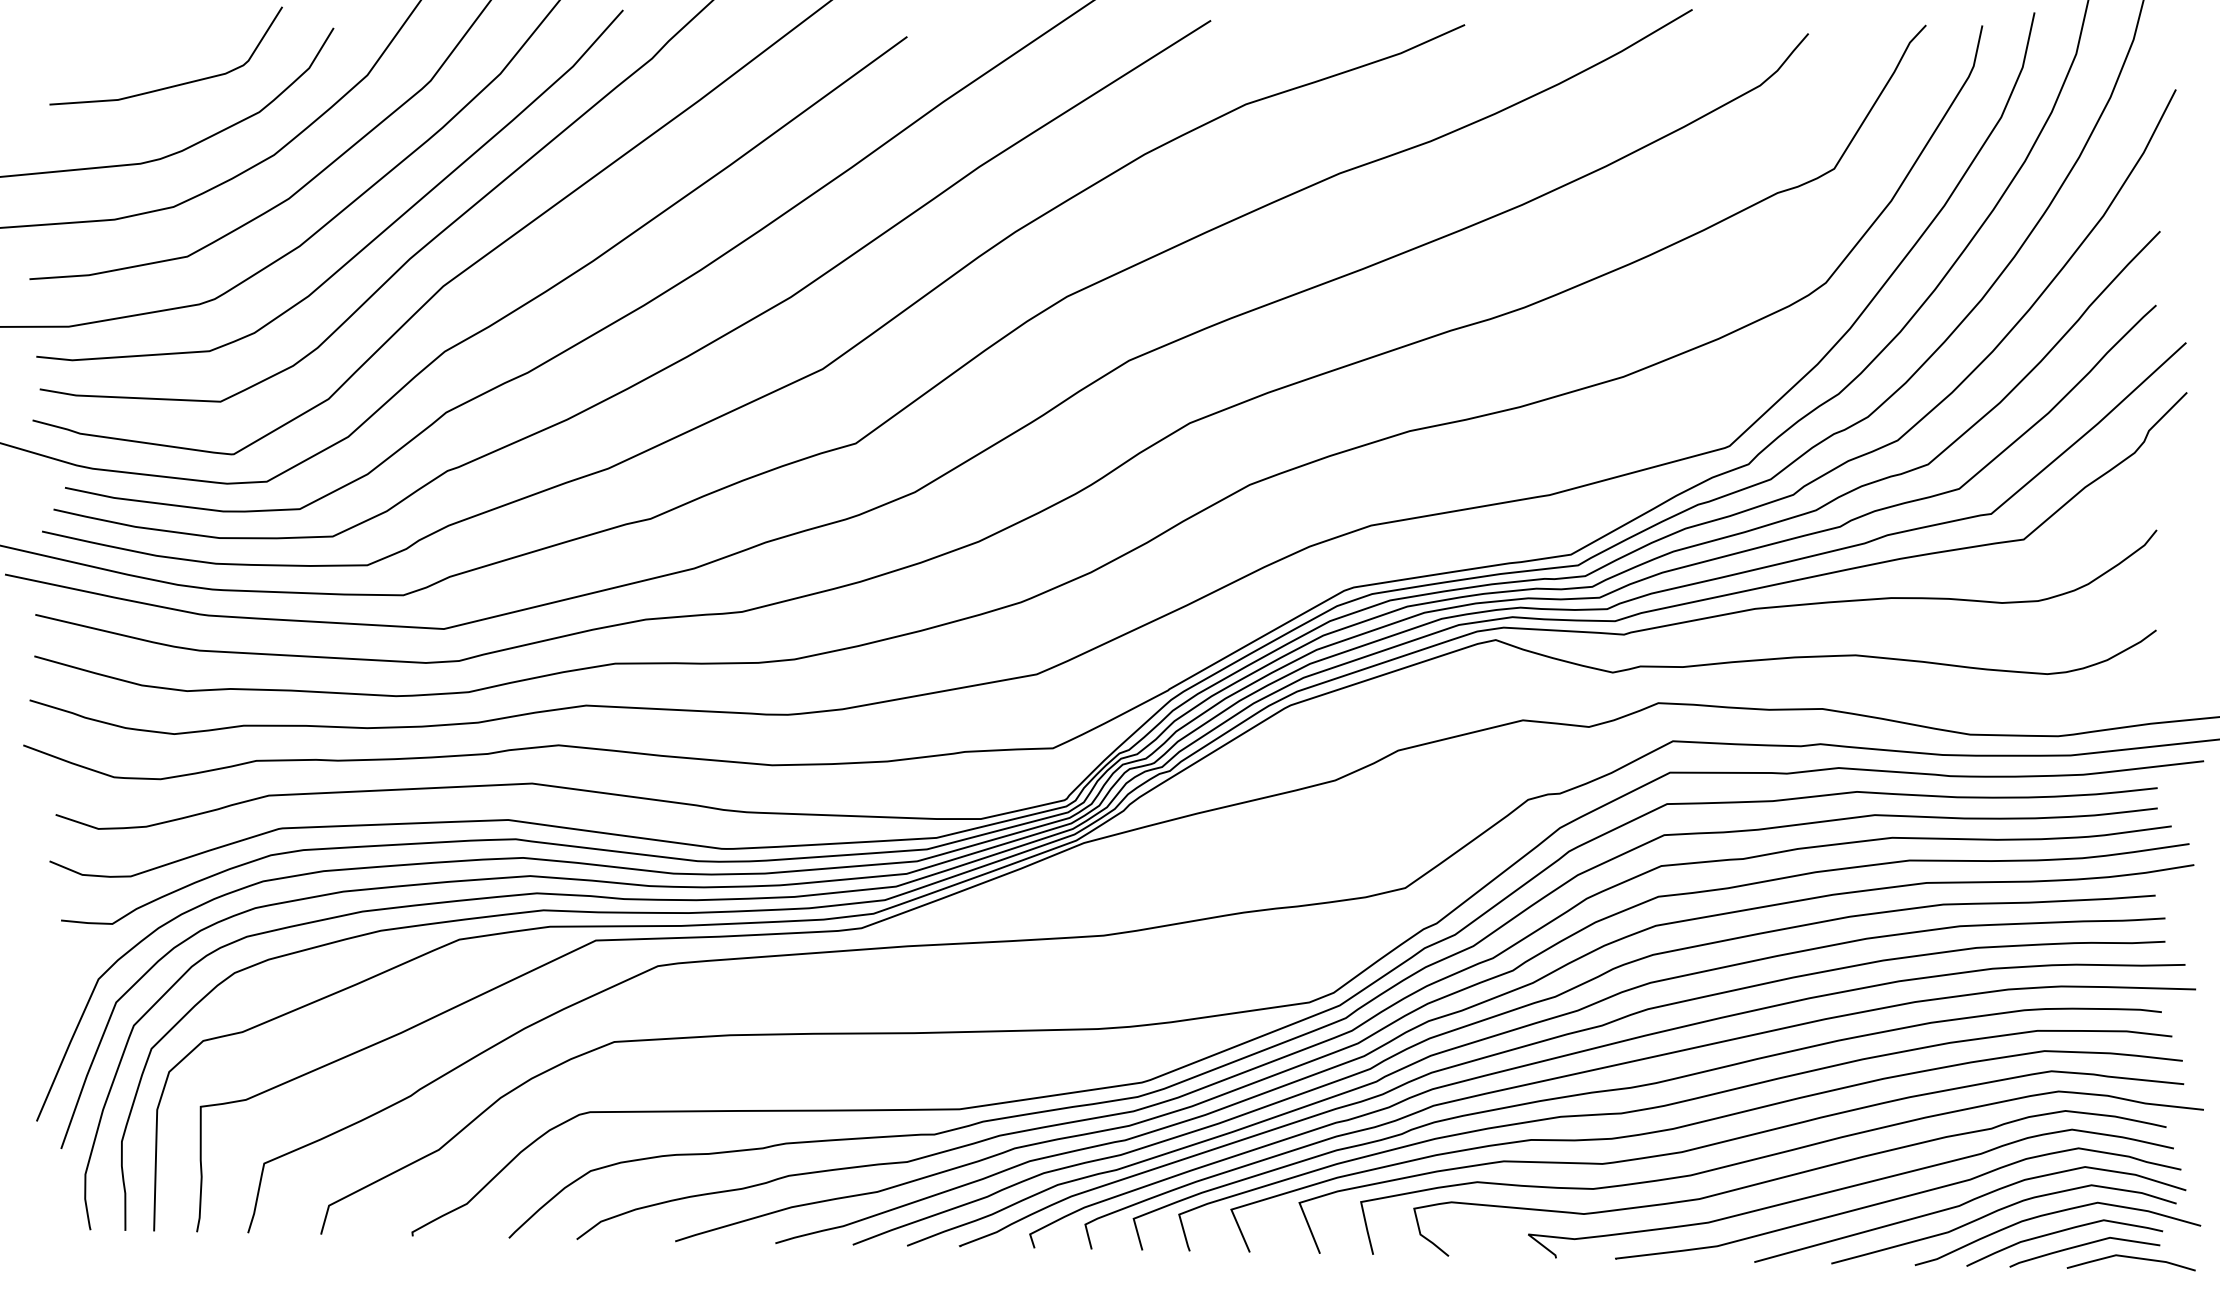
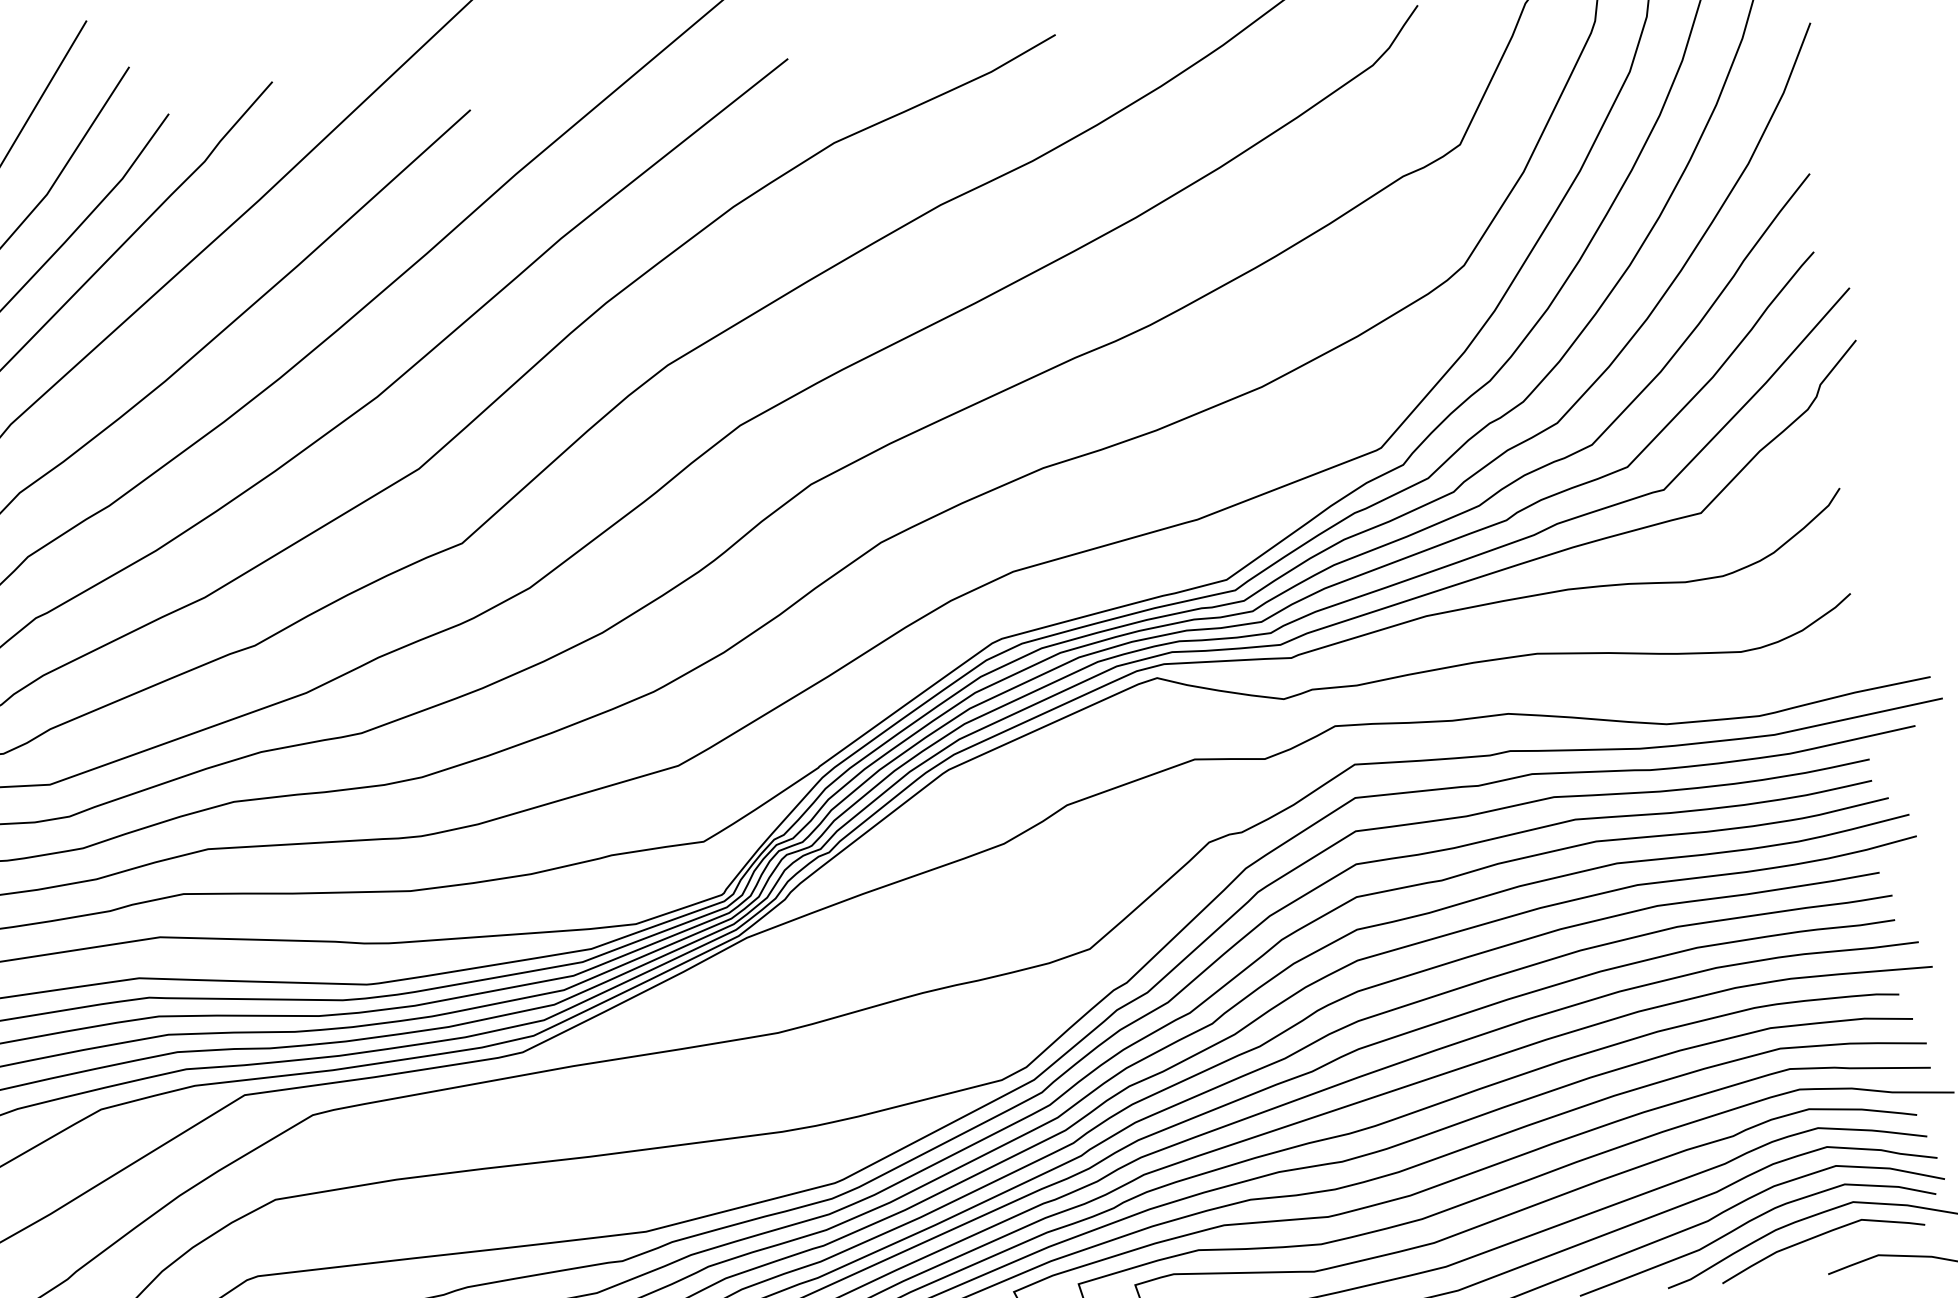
curve: (2081, 1246) -> (1841, 1249), removed

